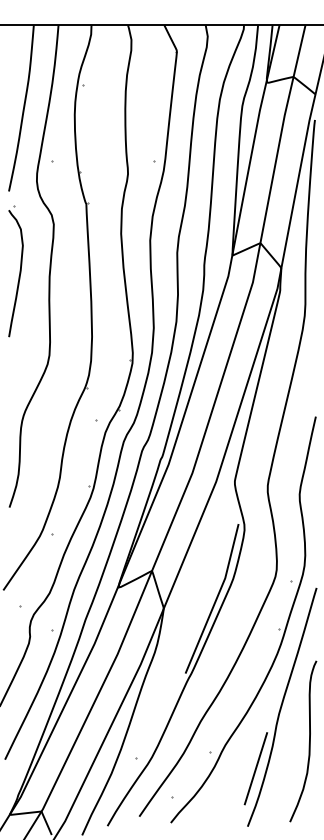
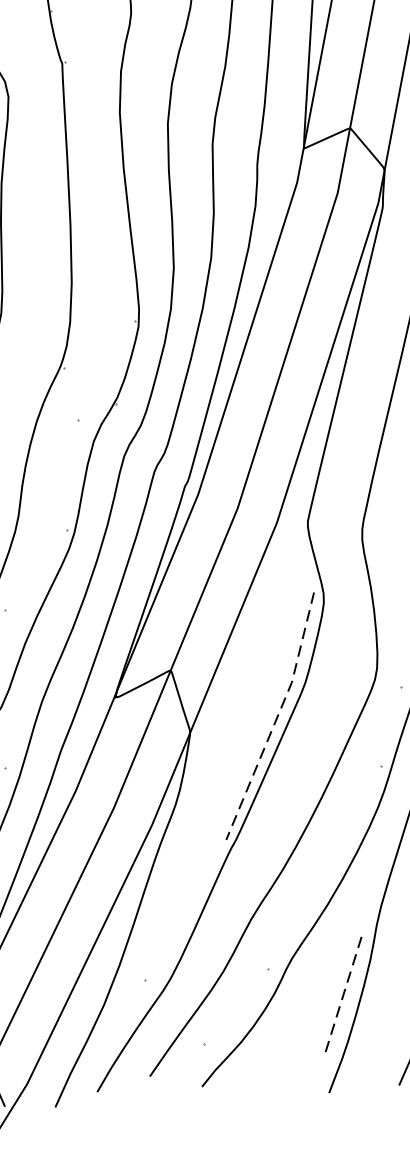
line: (216, 600) -> (277, 718), solid -> dashed
line: (255, 769) -> (341, 998), solid -> dashed

